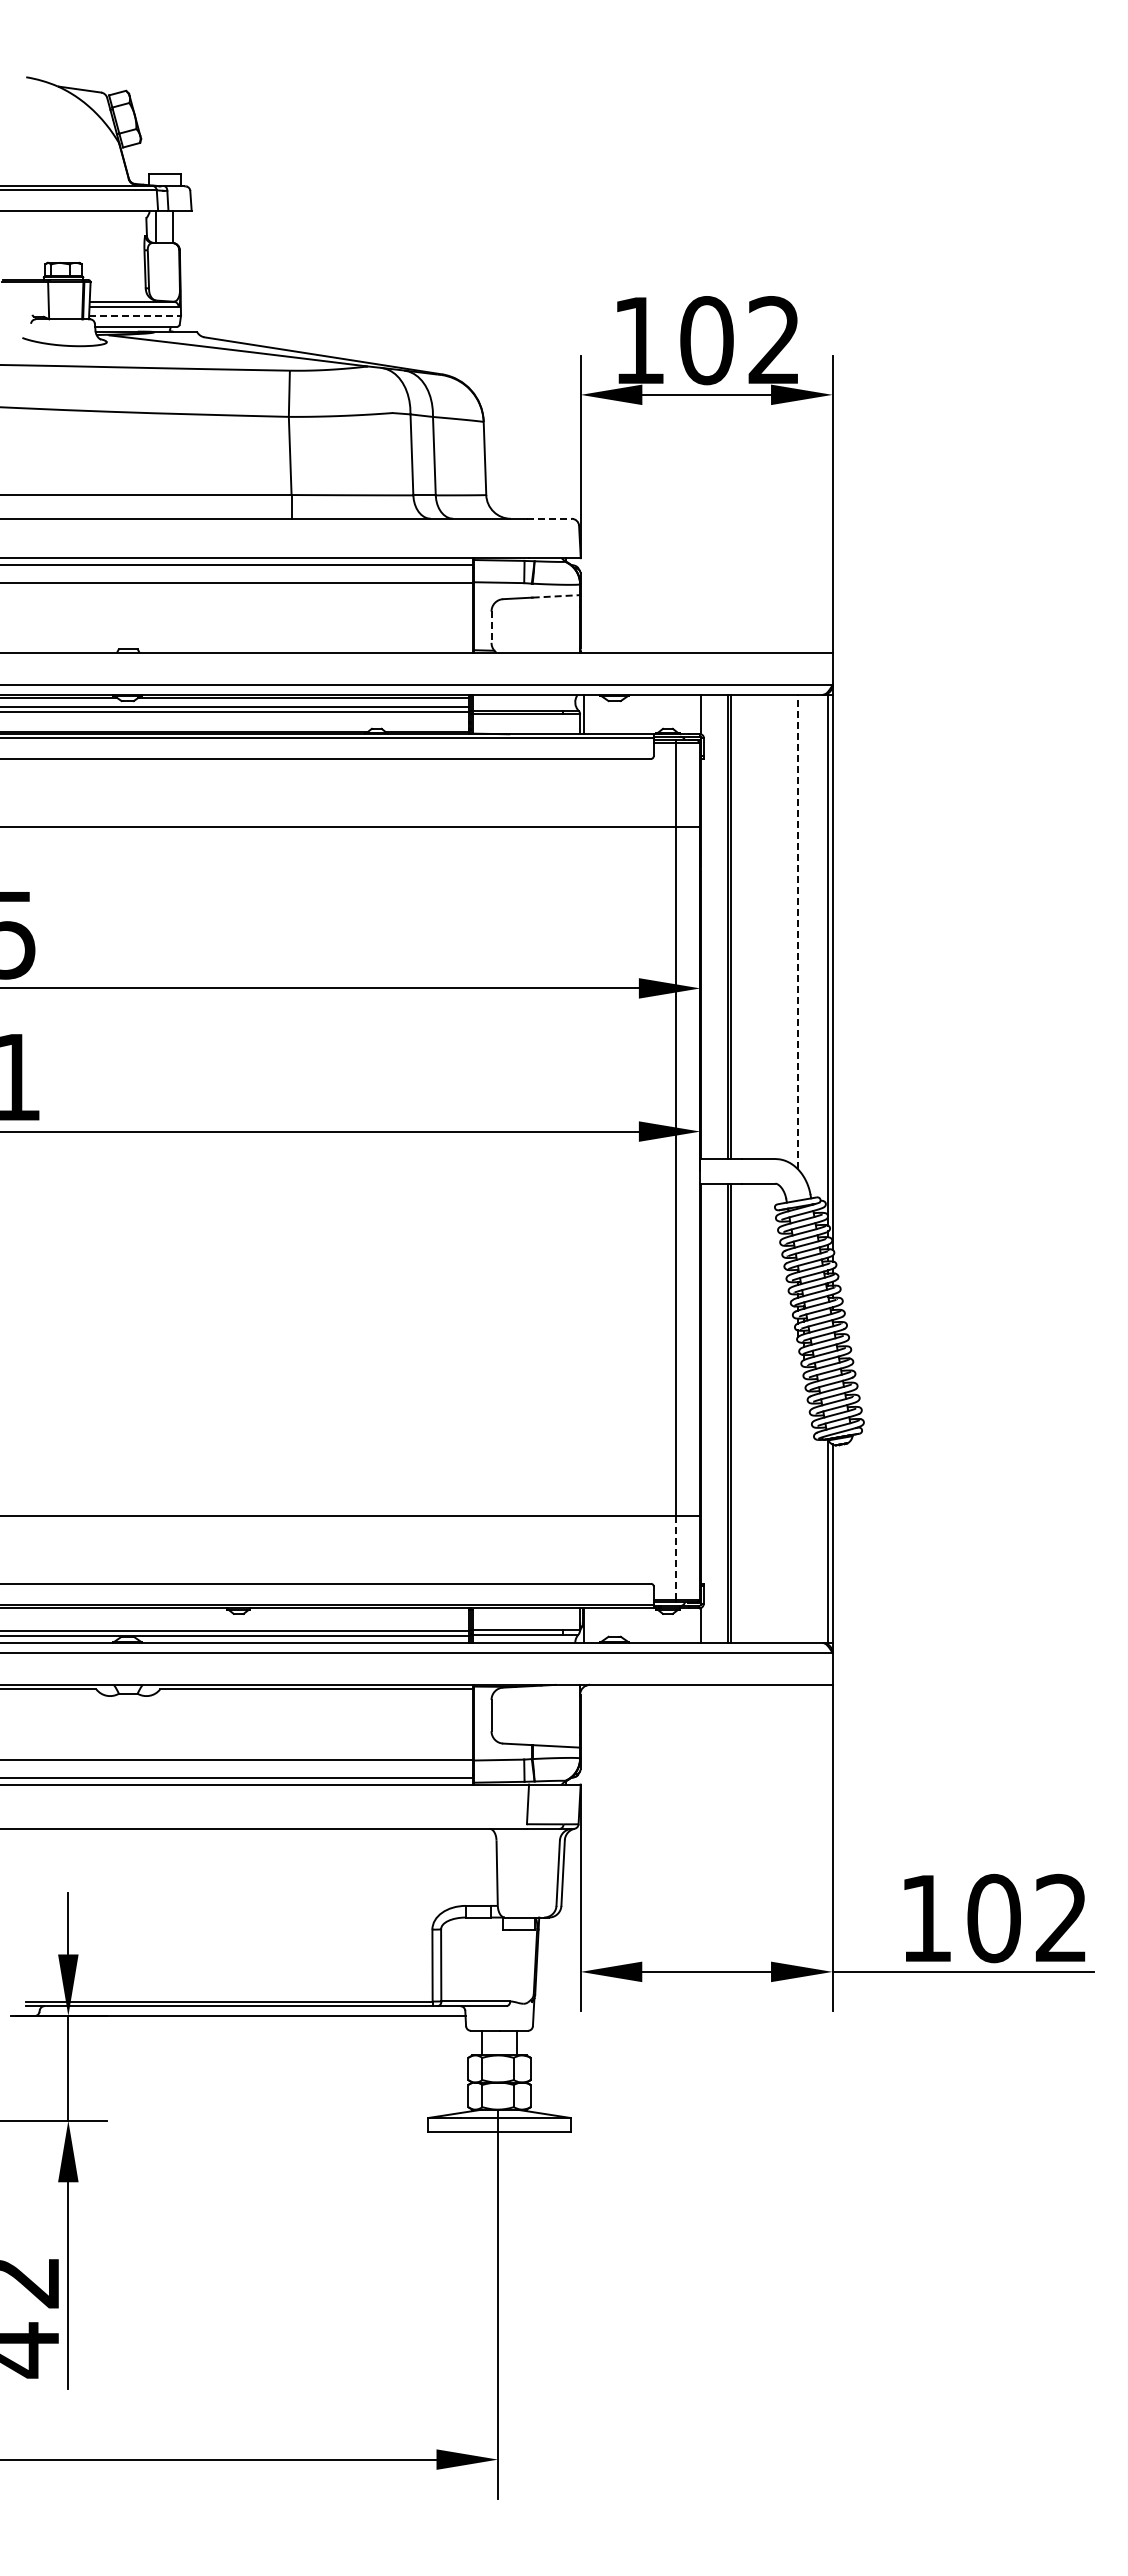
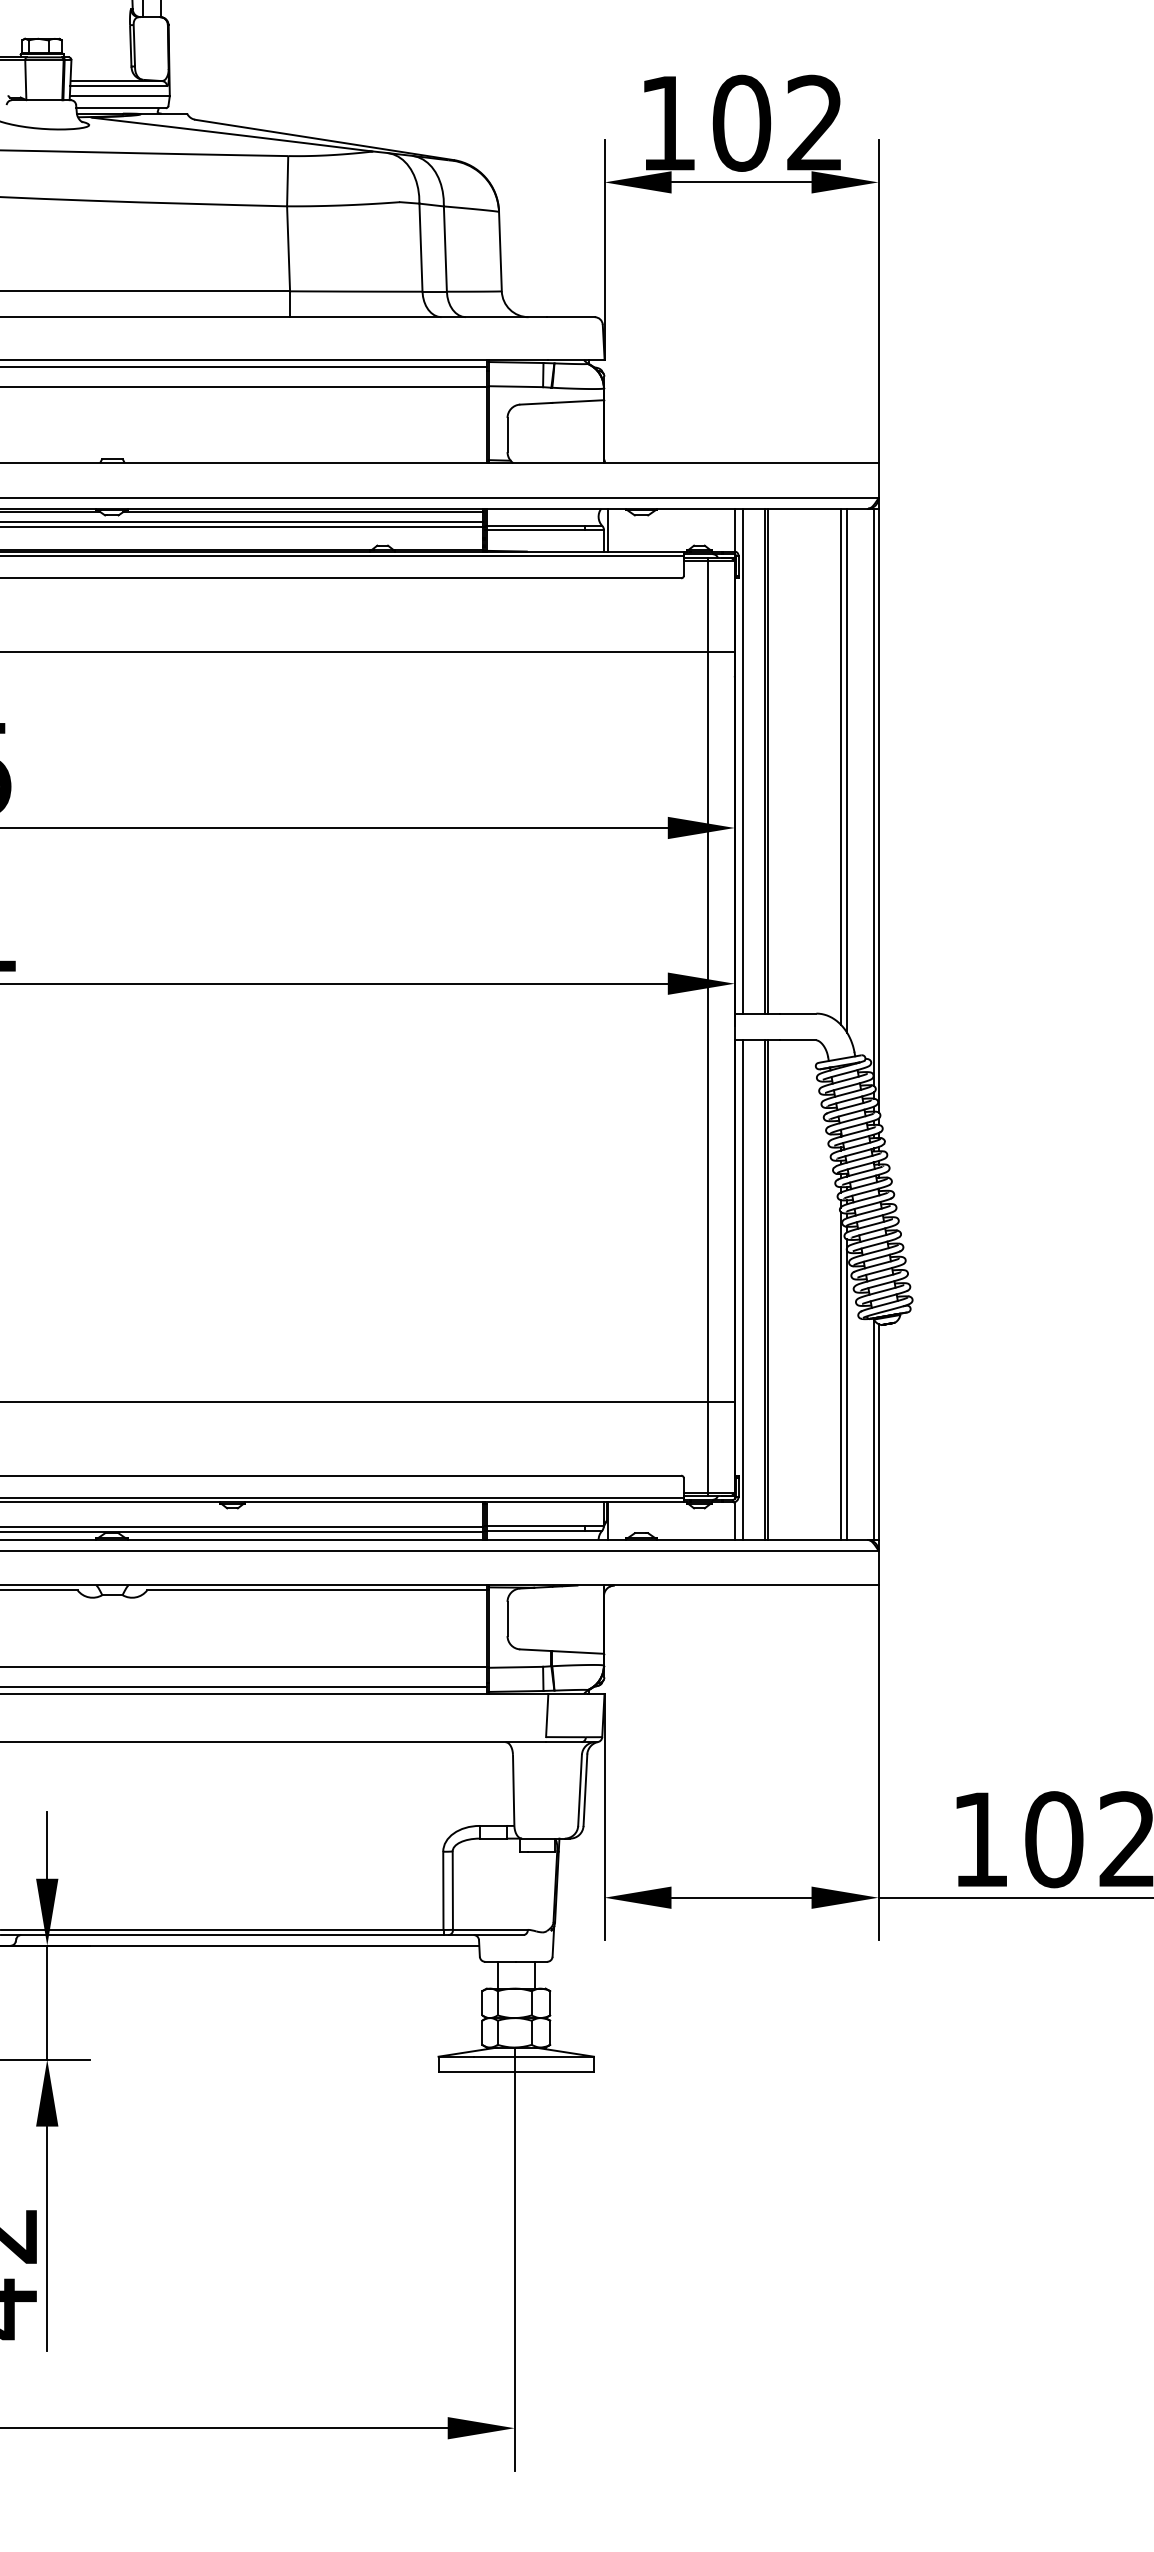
line: (135, 315) -> (120, 96), dashed -> solid
line: (550, 518) -> (571, 316), dashed -> solid
line: (556, 596) -> (578, 401), dashed -> solid
line: (491, 627) -> (507, 435), dashed -> solid
line: (707, 926) -> (742, 760), added
line: (798, 931) -> (841, 766), dashed -> solid
line: (803, 935) -> (846, 770), added
line: (707, 1412) -> (742, 1289), added
line: (798, 1491) -> (841, 1375), added
line: (803, 1504) -> (846, 1389), added
line: (675, 1558) -> (707, 1448), dashed -> solid

